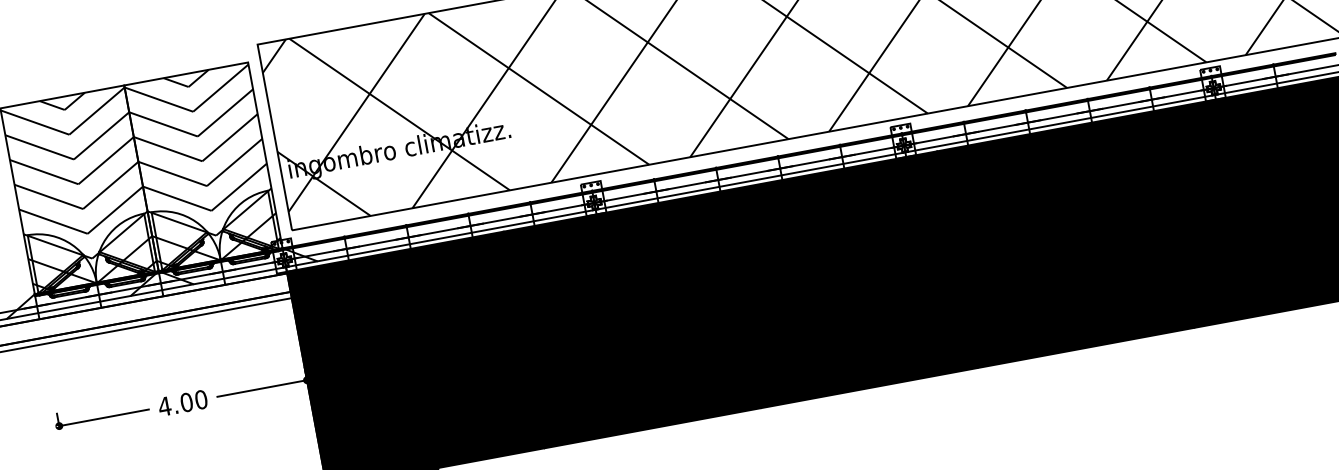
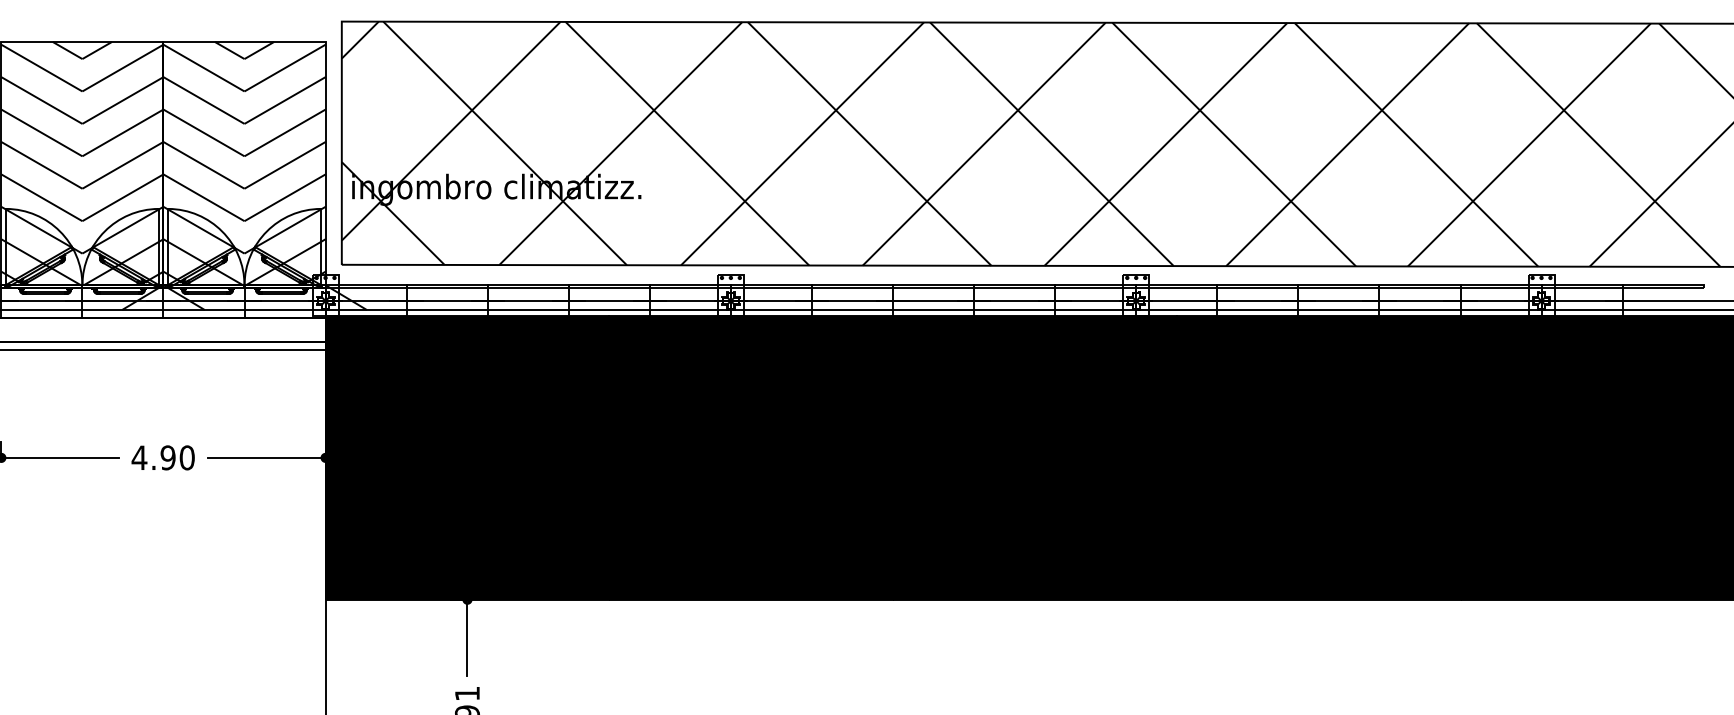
text: (186, 402) -> (167, 457), 4.00 -> 4.90

